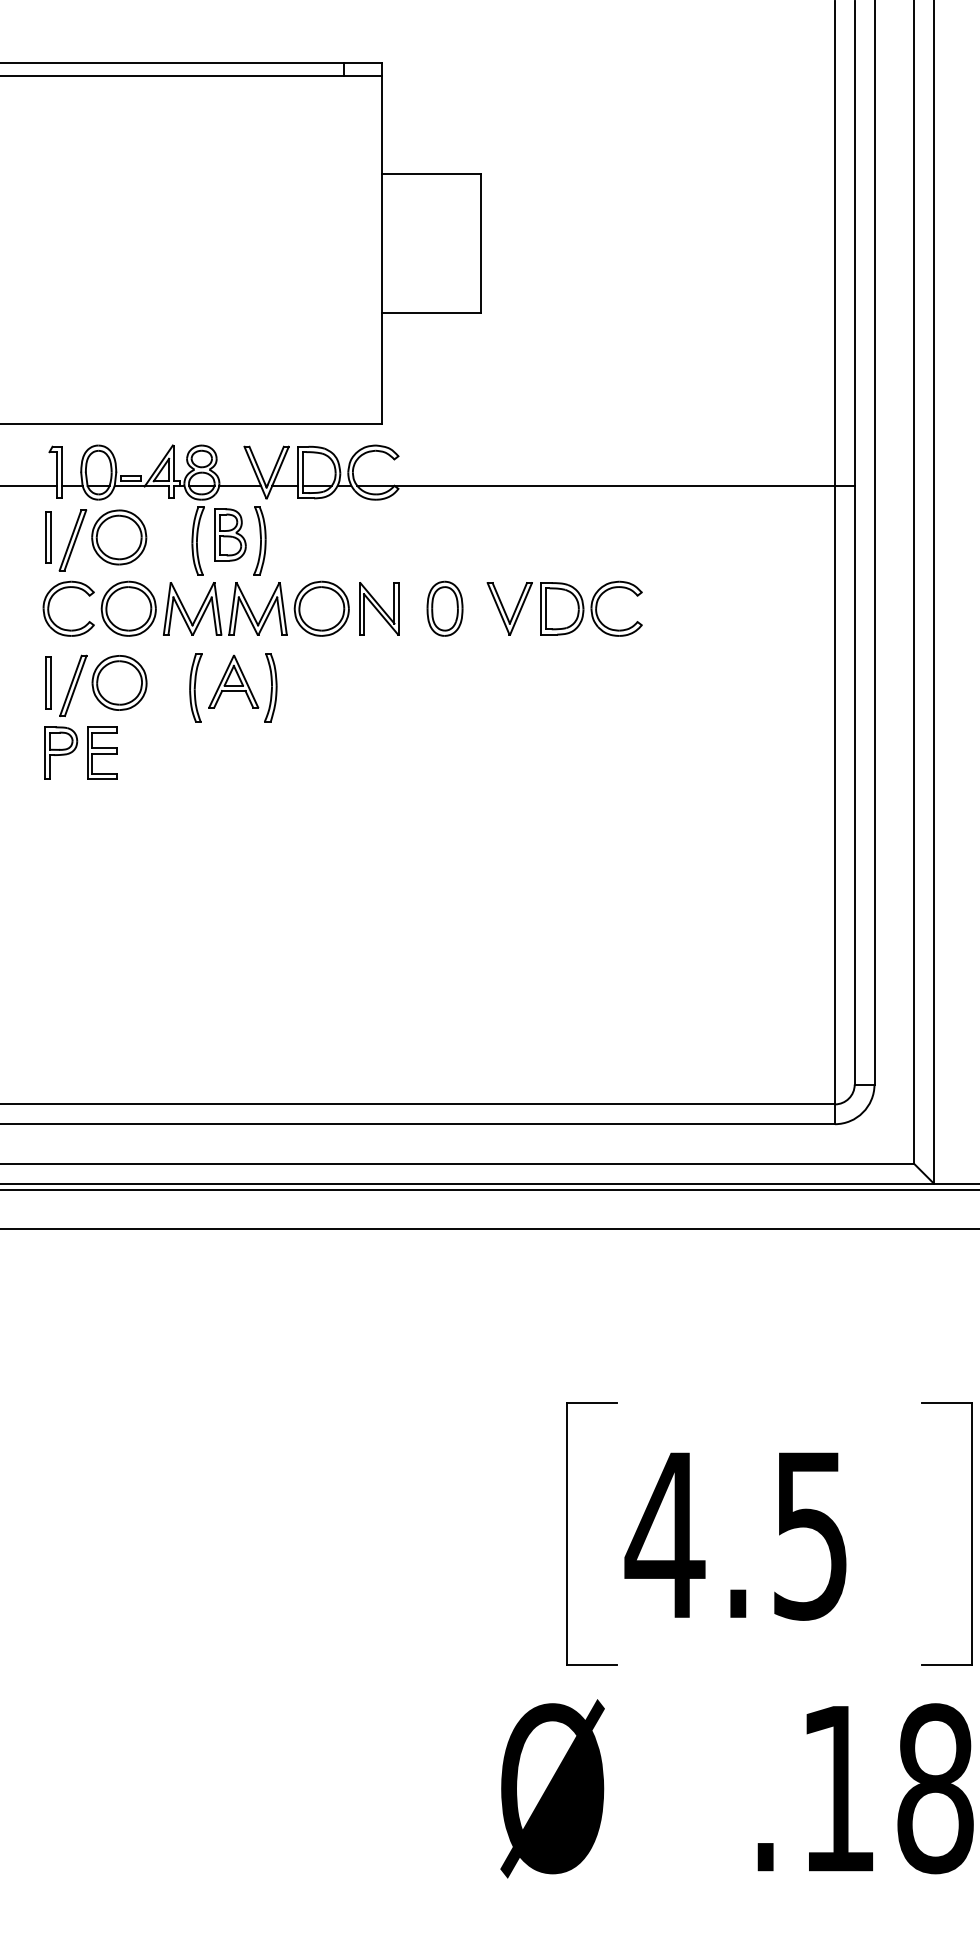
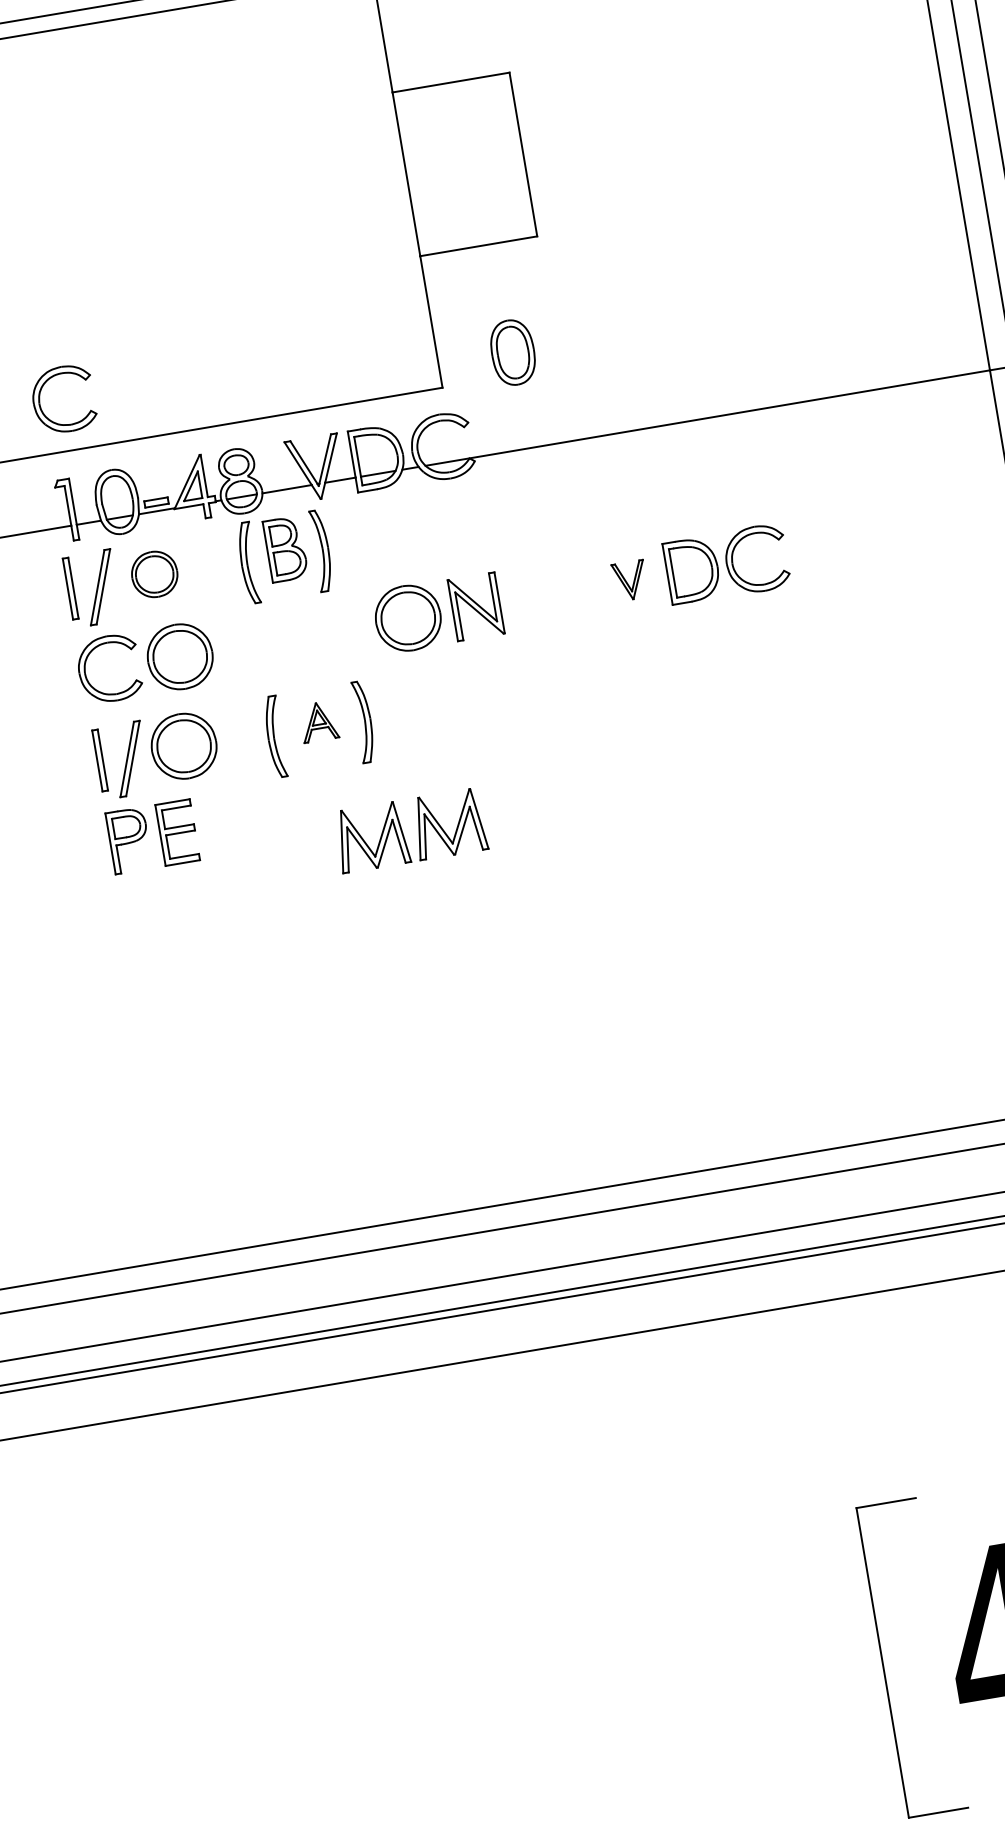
part: (50, 374) -> (40, 395), added
part: (119, 537) -> (154, 574), size x0.7
part: (225, 608) -> (410, 830), moved
part: (444, 608) -> (512, 352), moved
part: (509, 608) -> (629, 580), size x0.6
part: (233, 681) -> (318, 721), size x0.6

